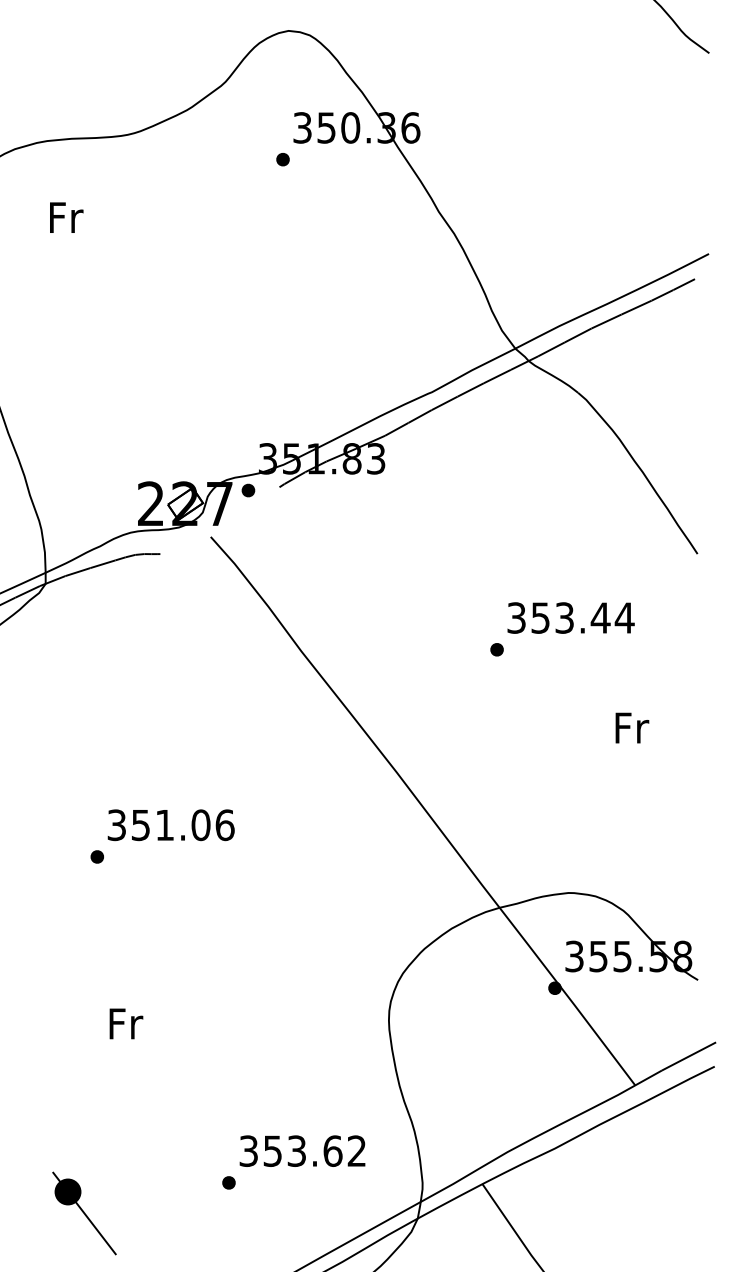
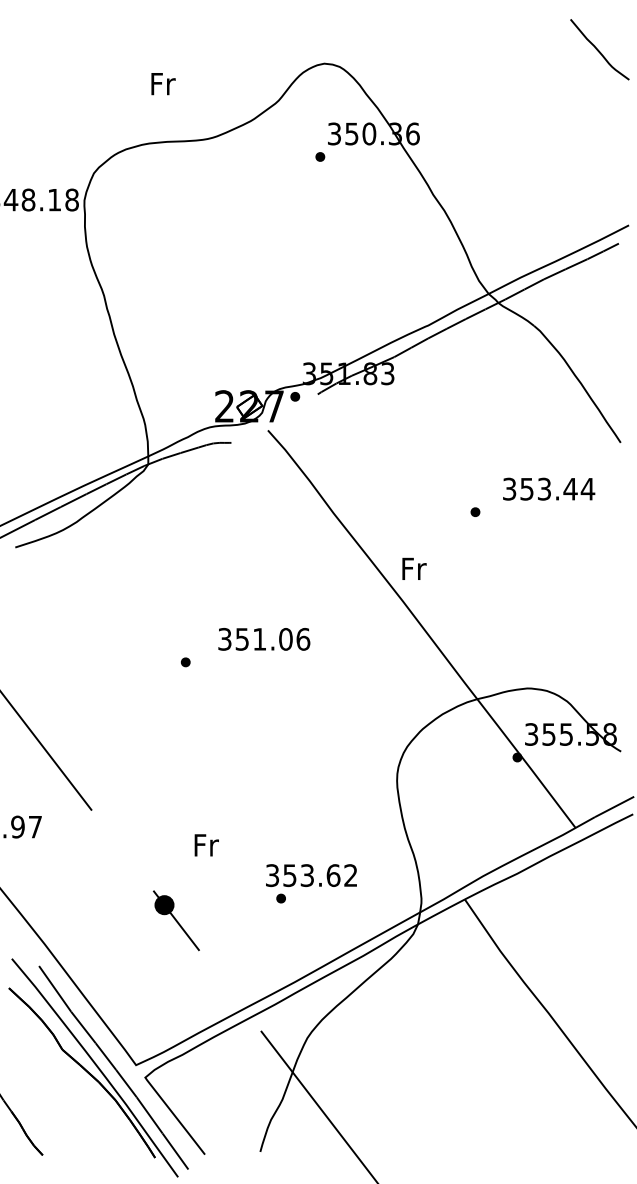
text: (66, 218) -> (163, 84), moved
text: (571, 617) -> (549, 488), moved
text: (632, 727) -> (414, 568), moved
text: (171, 825) -> (264, 639), moved
text: (125, 1024) -> (206, 845), moved
text: (302, 1151) -> (311, 875), moved

